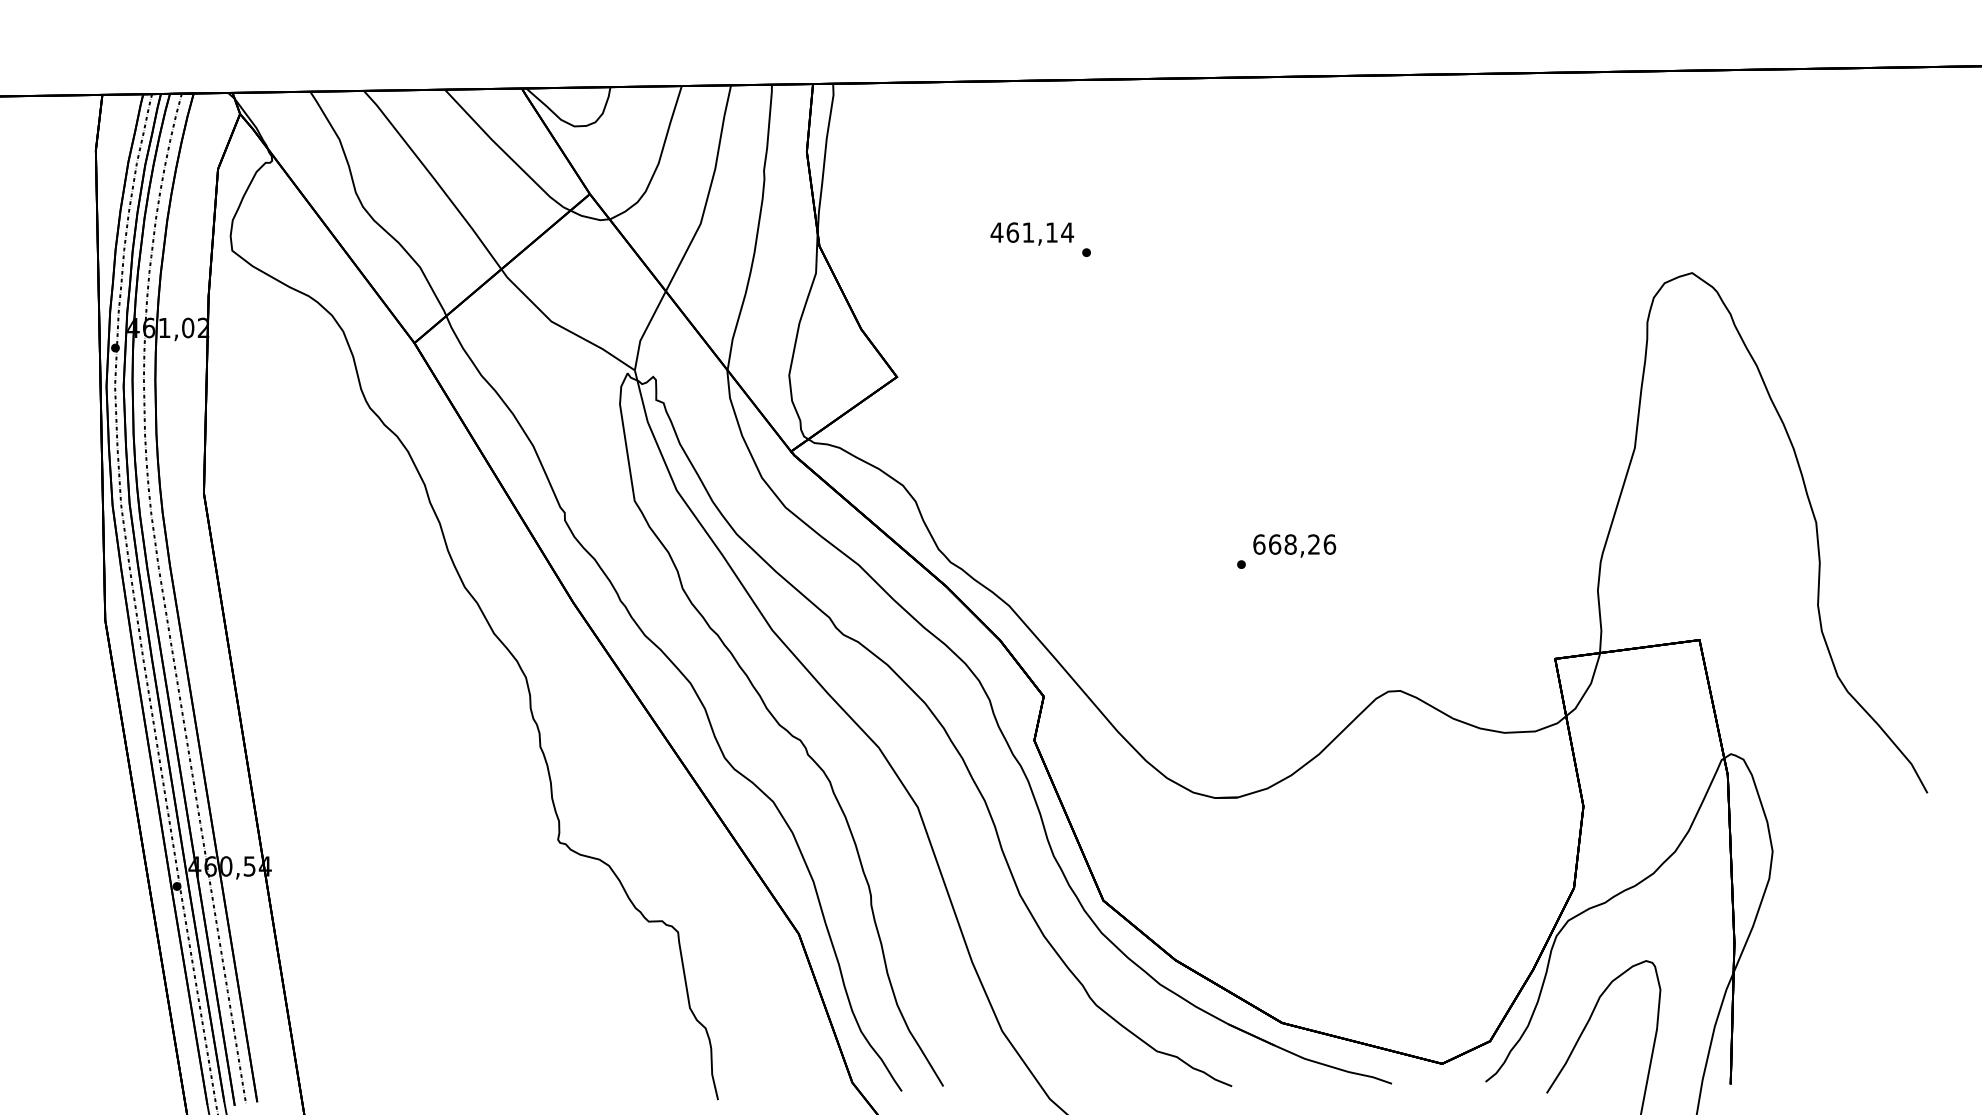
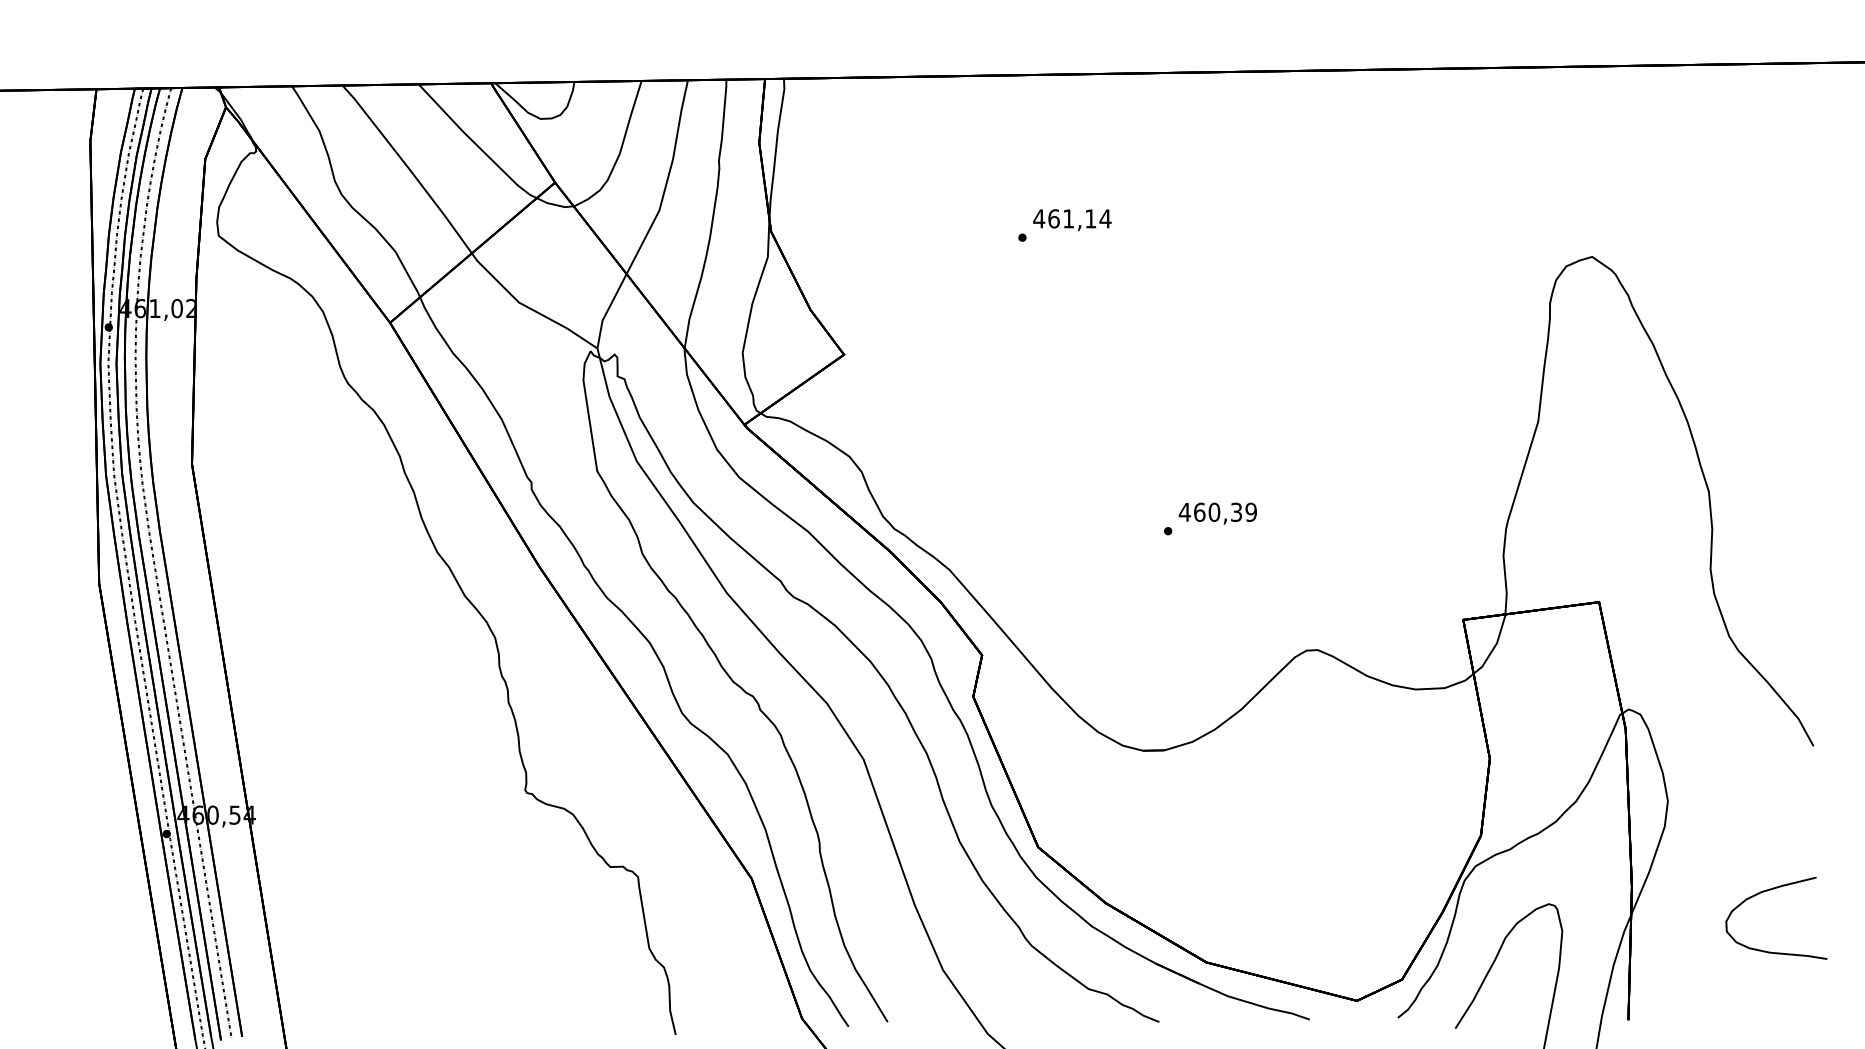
text: (1032, 234) -> (1072, 220), moved
text: (1293, 543) -> (1217, 511), 668,26 -> 460,39
curve: (1882, 946) -> (1771, 890), added

